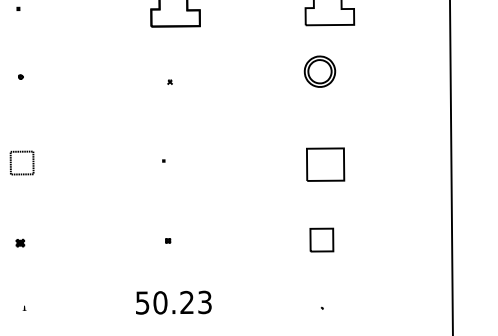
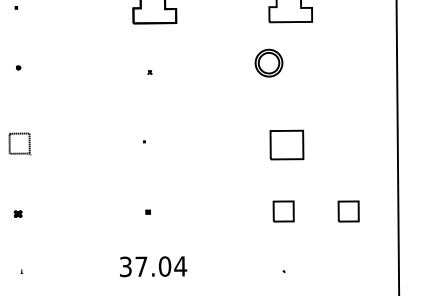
part: (319, 70) -> (268, 62), moved
part: (395, 240) -> (348, 211), added
text: (174, 302) -> (153, 266), 50.23 -> 37.04

